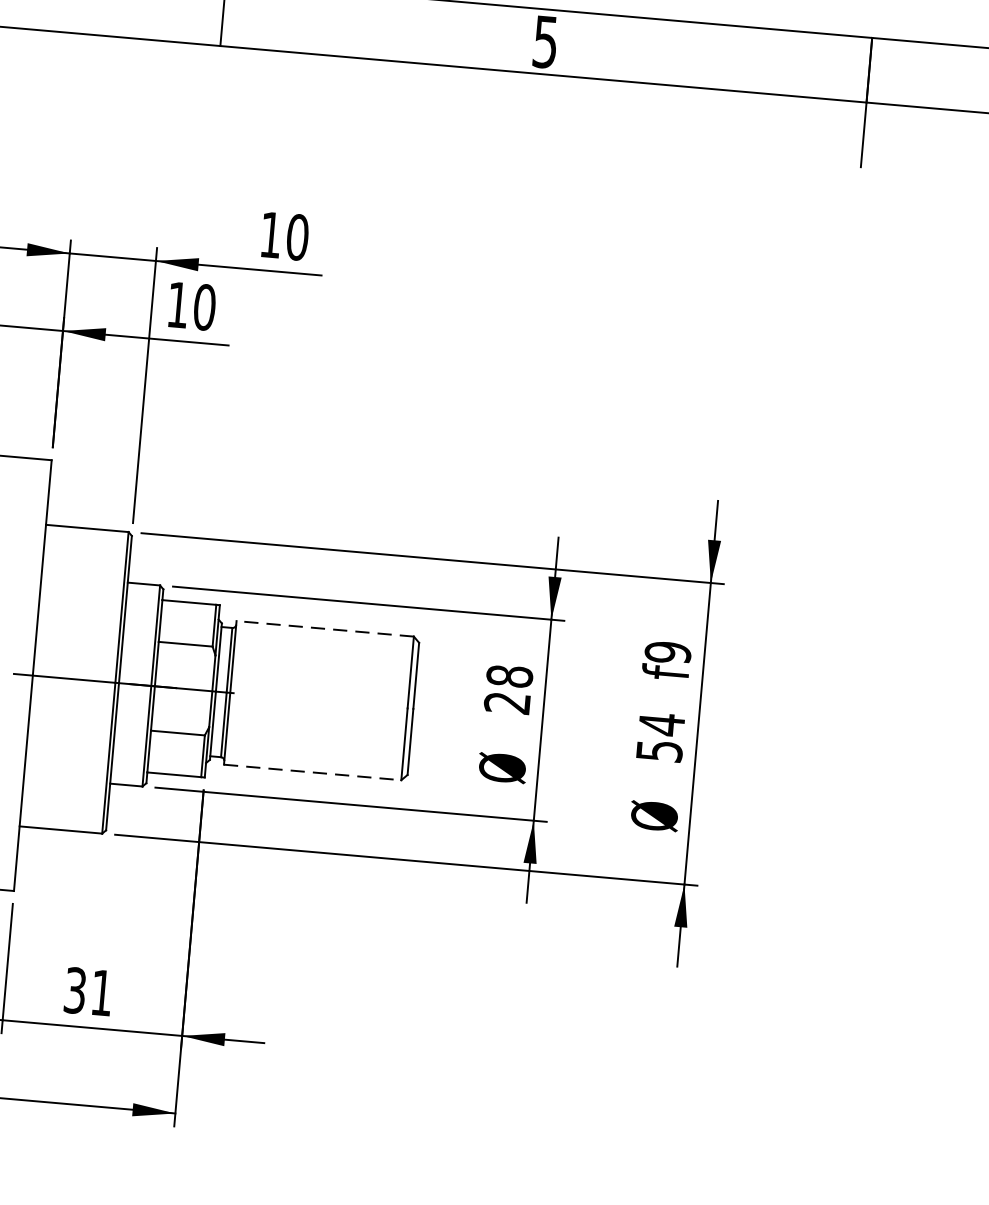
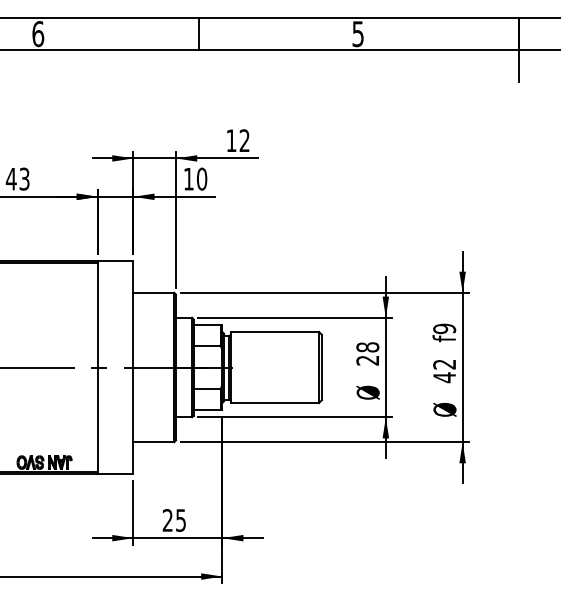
text: (297, 236) -> (244, 140), 10 -> 12
line: (326, 628) -> (275, 331), dashed -> solid
text: (660, 738) -> (444, 371), 54 -> 42
line: (313, 773) -> (275, 403), dashed -> solid
text: (86, 991) -> (173, 520), 31 -> 25

